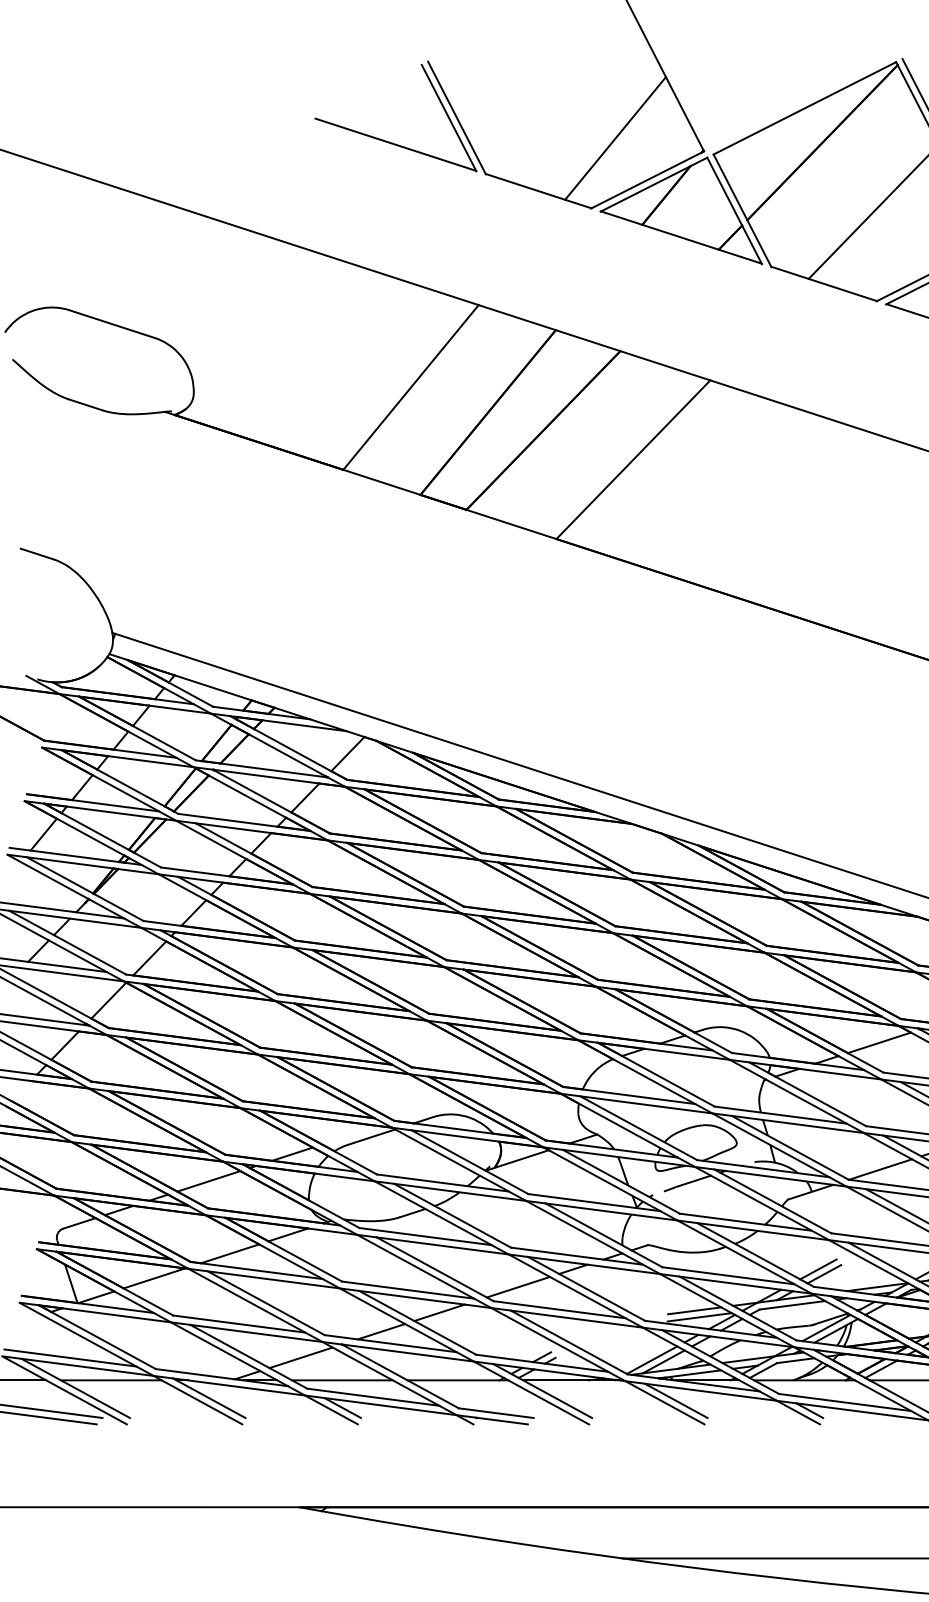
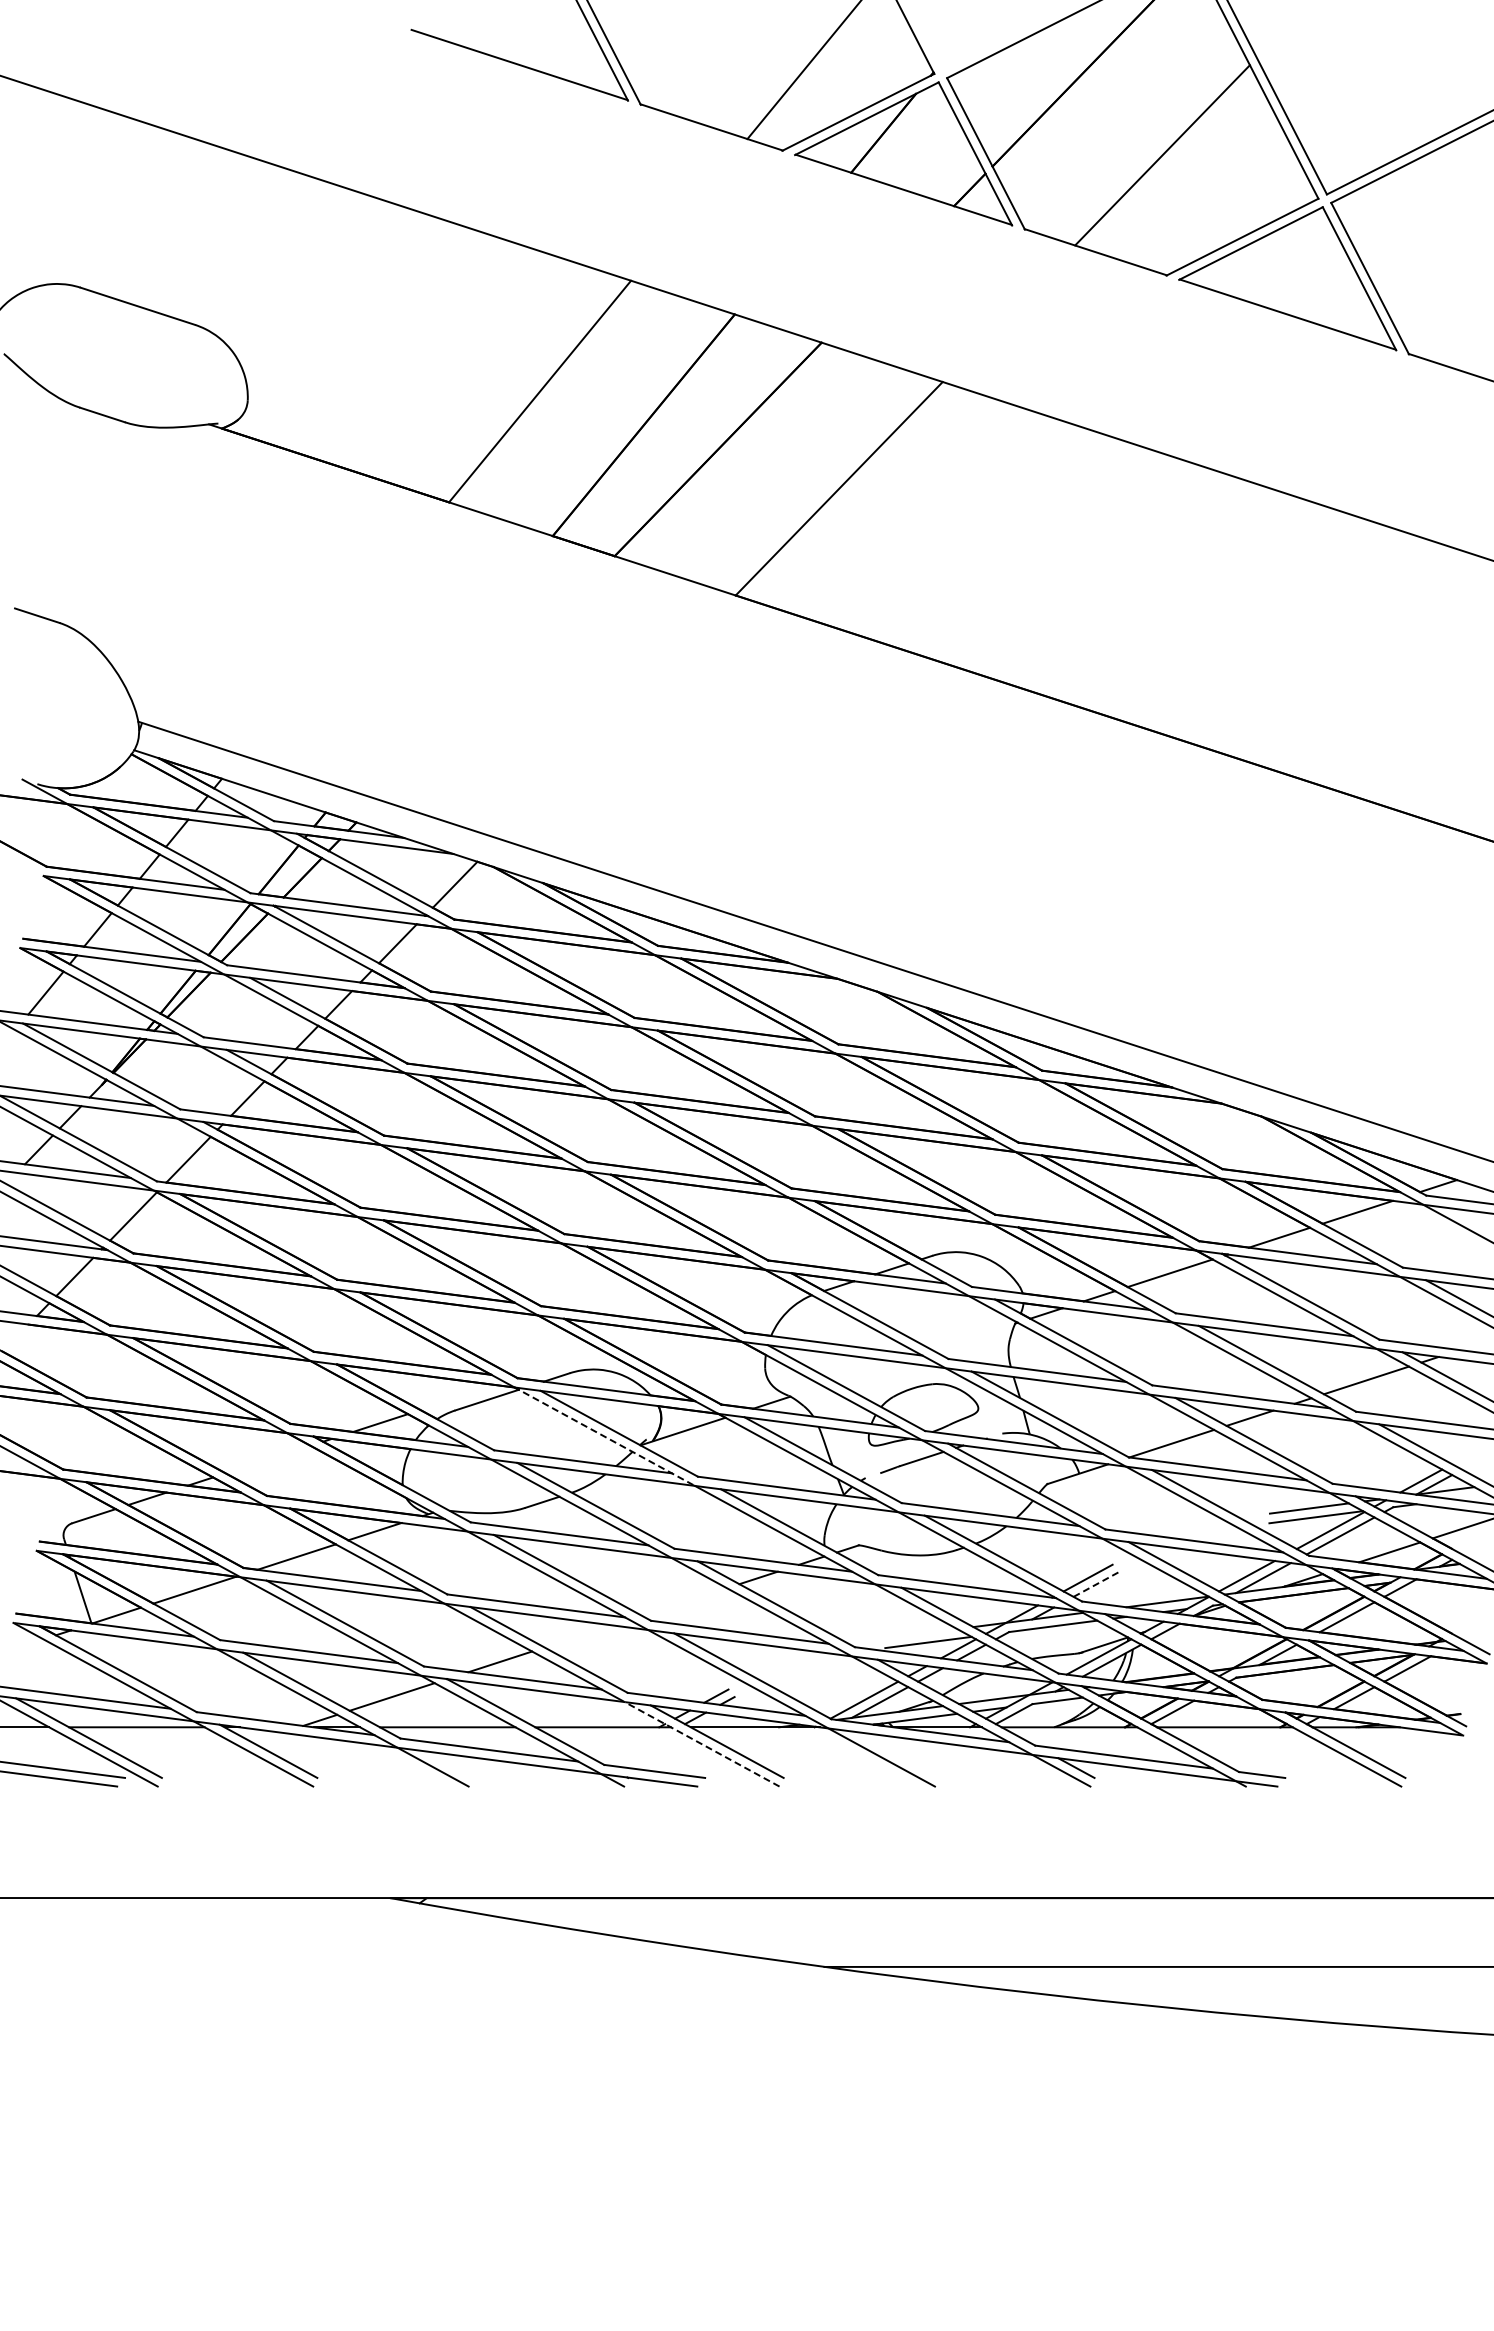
line: (458, 1164) -> (604, 1436), solid -> dashed
line: (208, 1181) -> (267, 1459), removed
line: (824, 1274) -> (1096, 1584), solid -> dashed
line: (518, 1286) -> (684, 1601), removed
line: (694, 1310) -> (921, 1633), removed
line: (439, 1312) -> (578, 1636), removed
line: (531, 1393) -> (701, 1744), solid -> dashed
line: (675, 1400) -> (896, 1754), removed
line: (342, 1407) -> (447, 1764), removed

